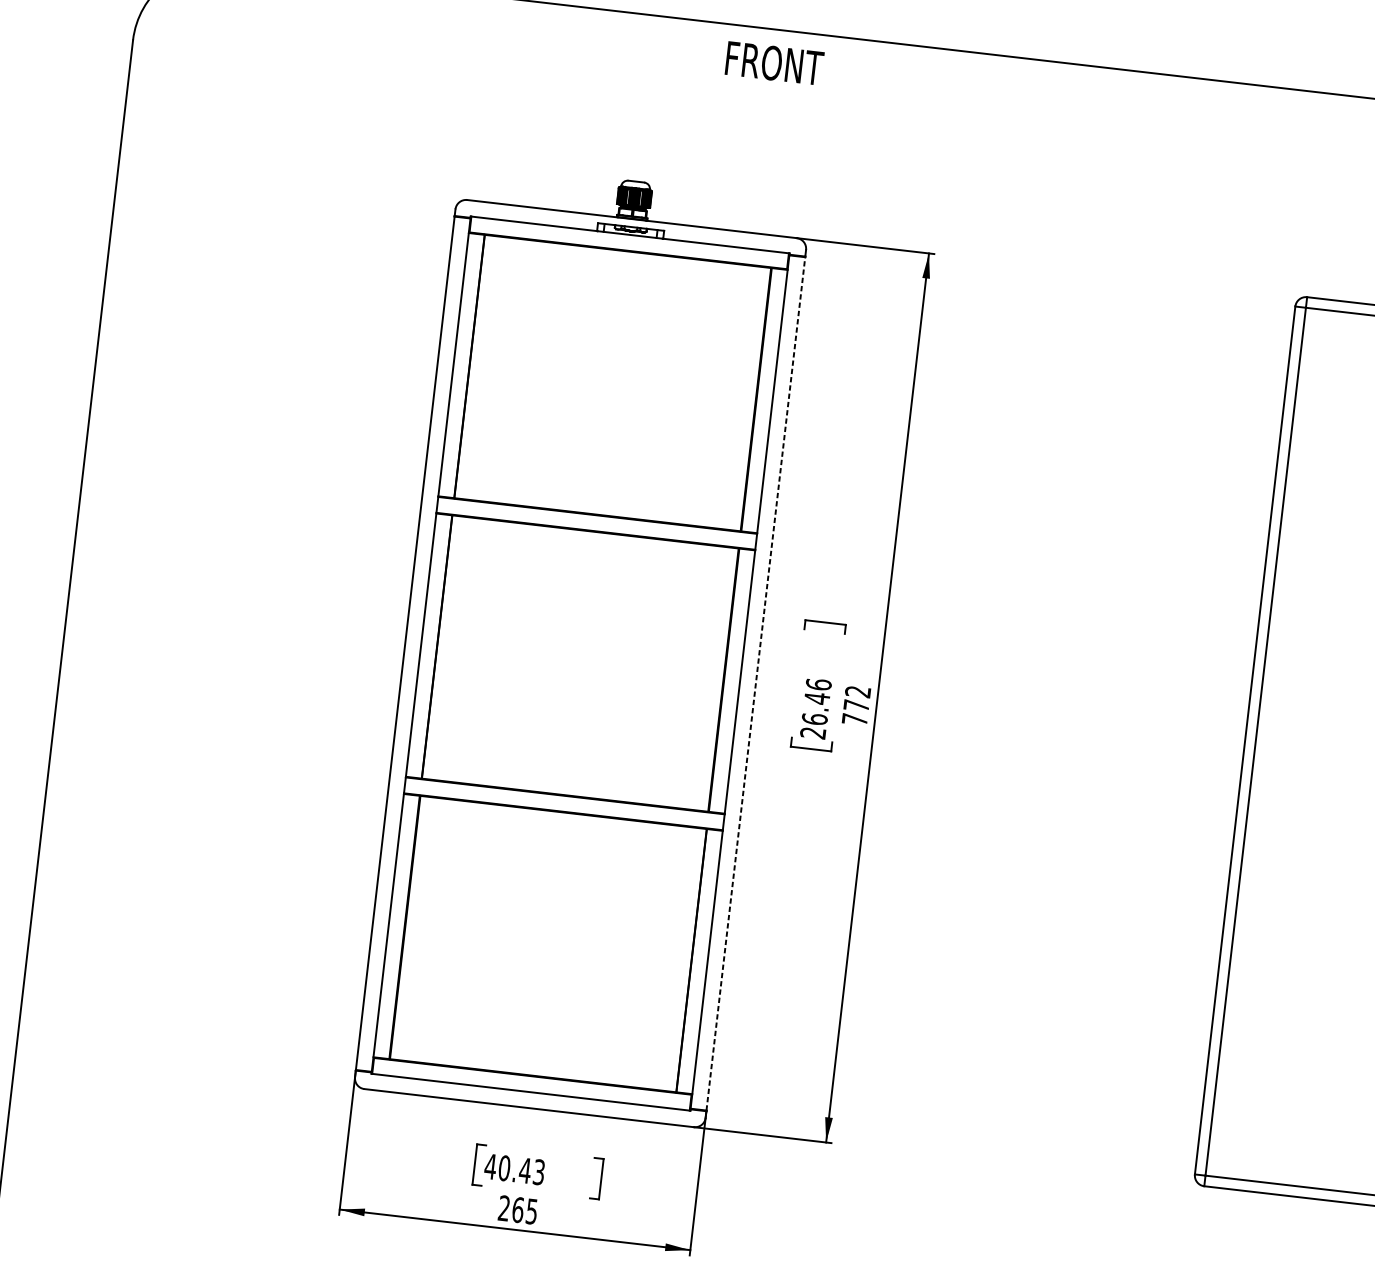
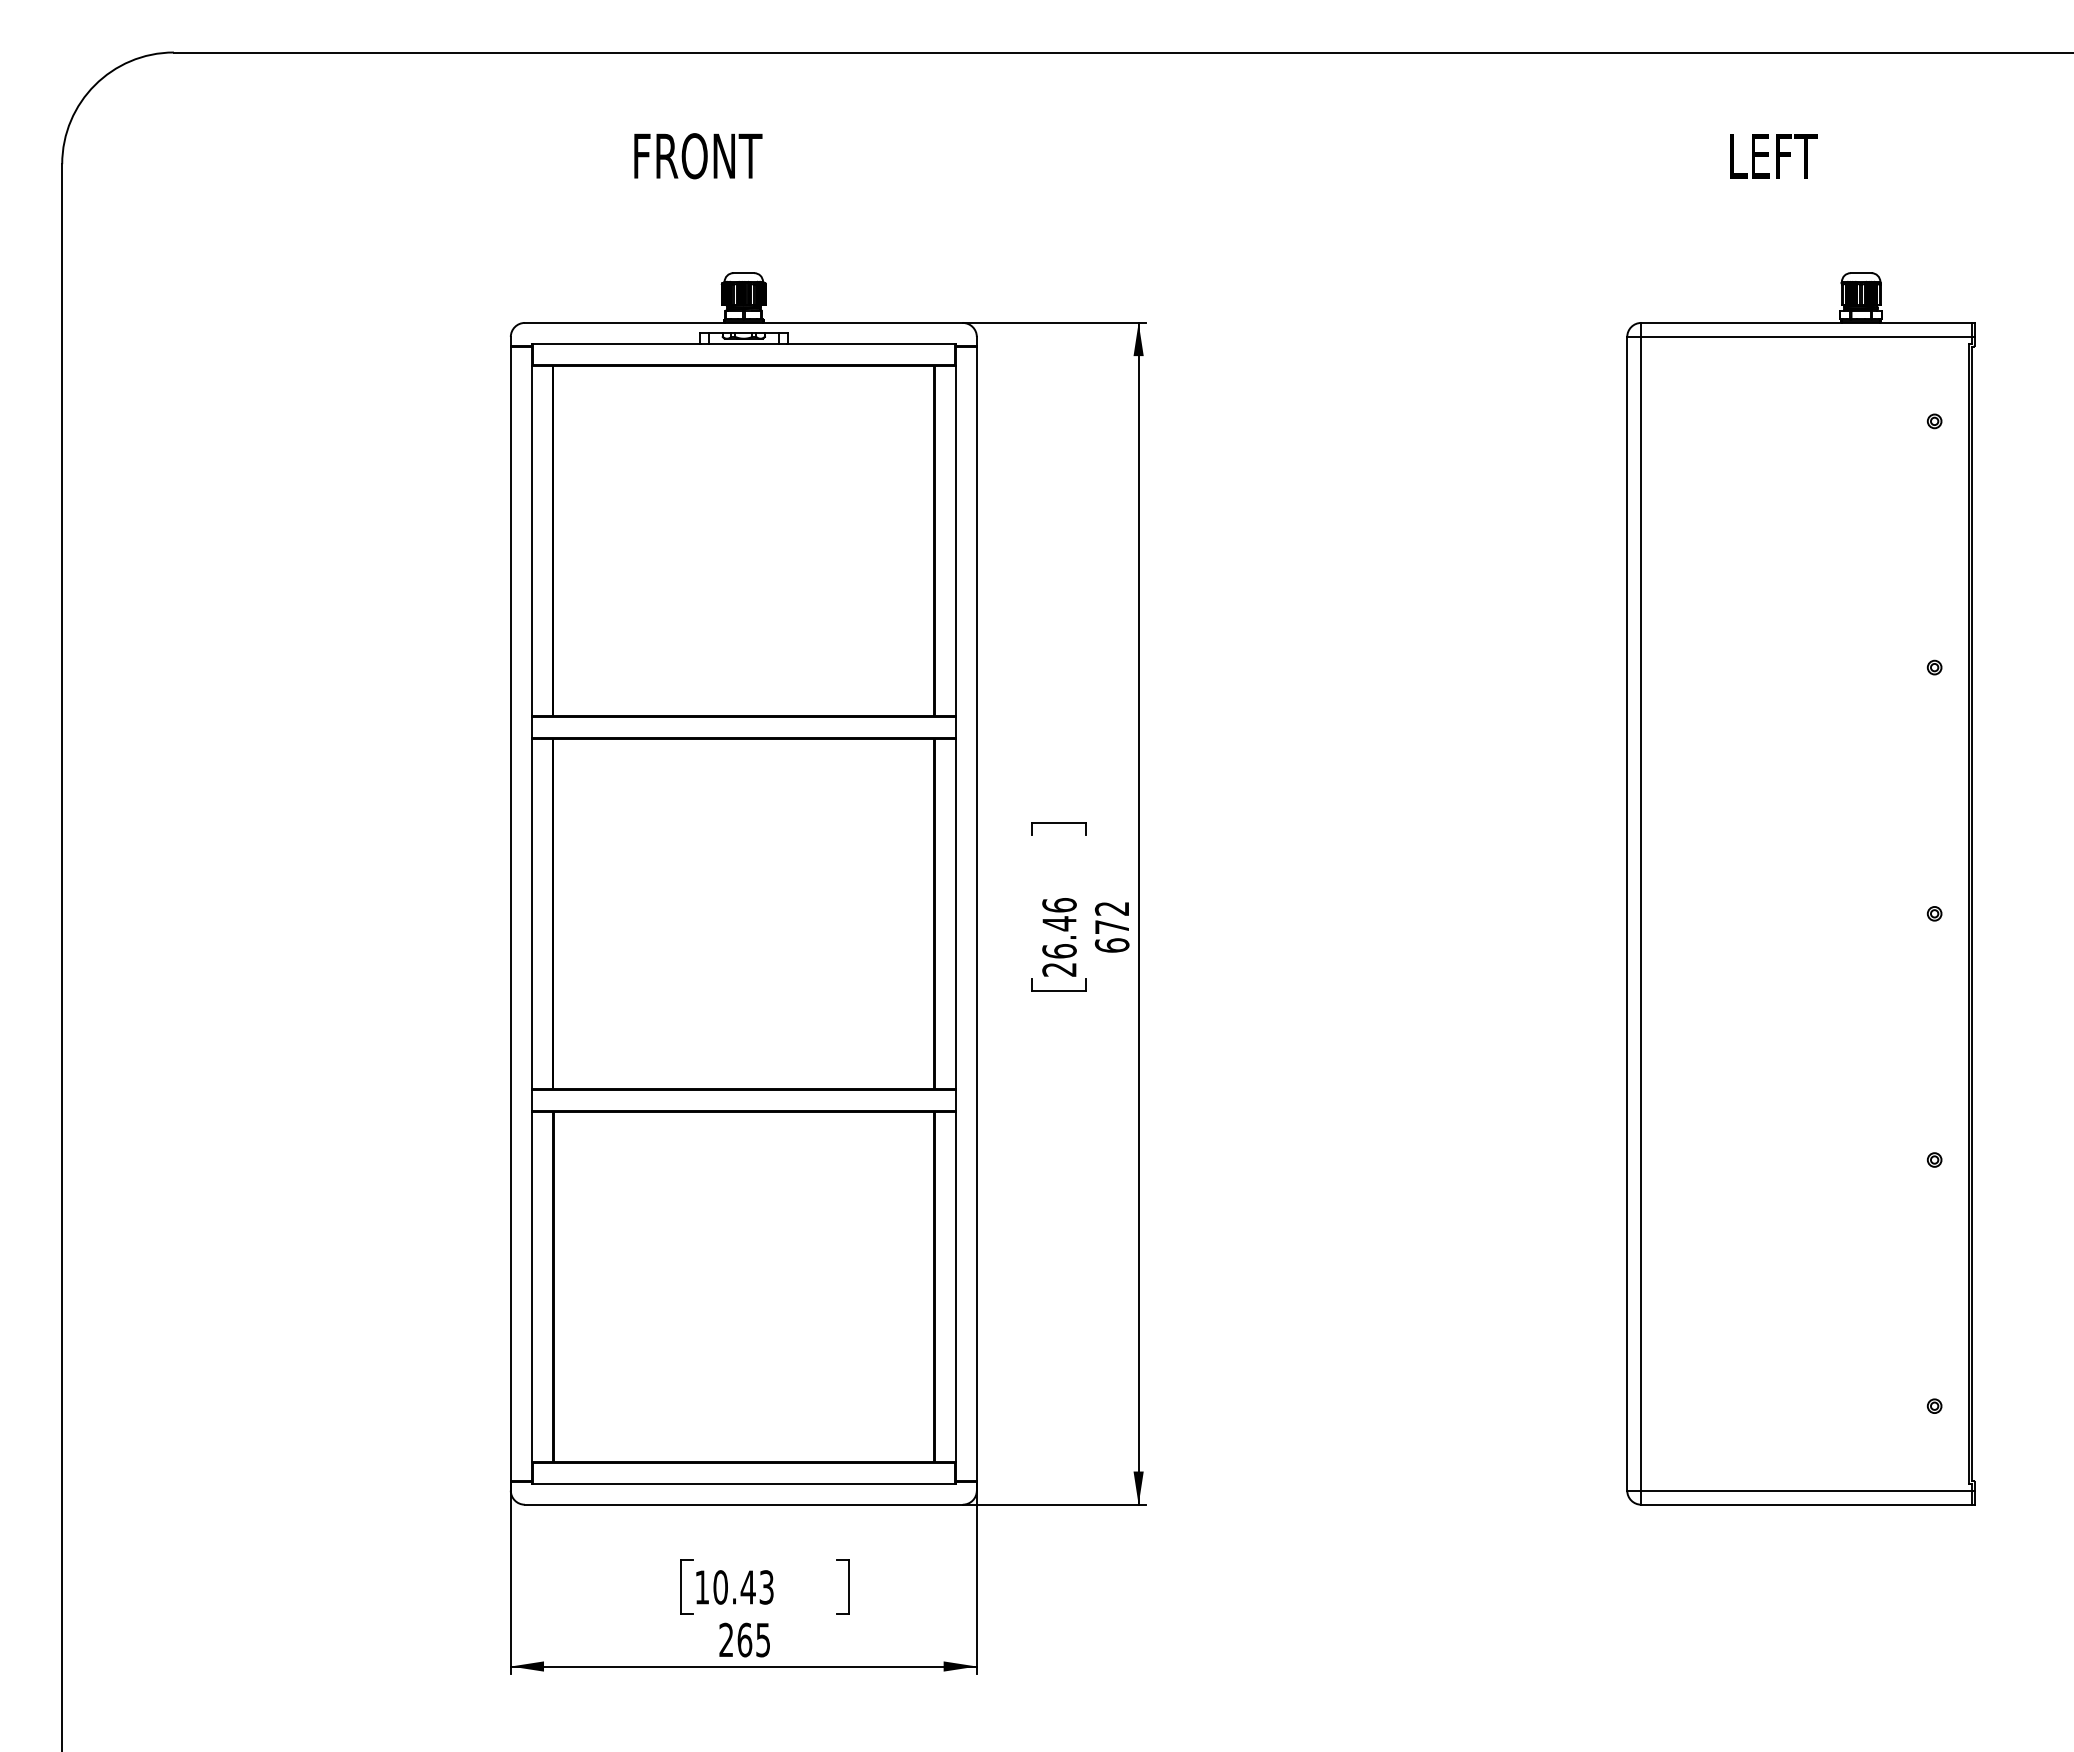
text: (774, 63) -> (698, 156), moved
line: (755, 683) -> (976, 913), dashed -> solid
text: (854, 719) -> (1111, 945), 772 -> 672
text: (490, 1166) -> (701, 1587), 40.43 -> 10.43

